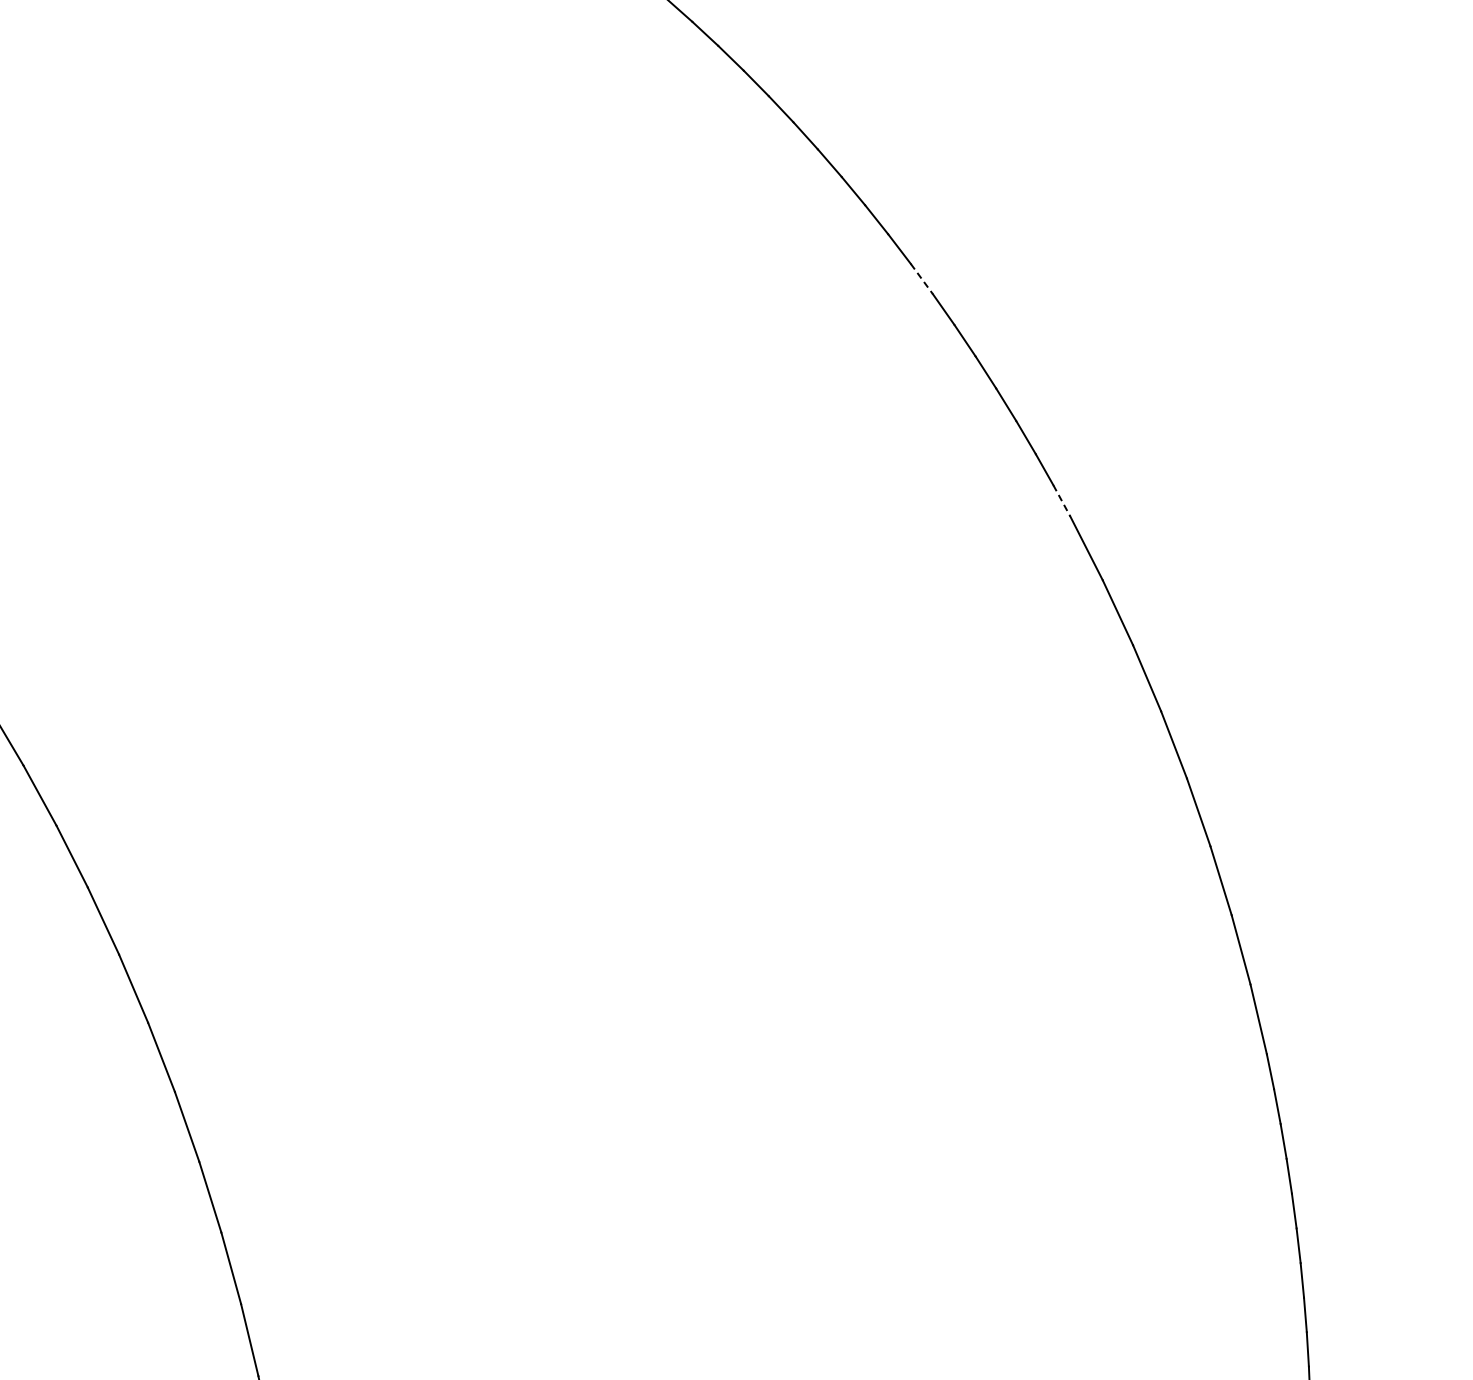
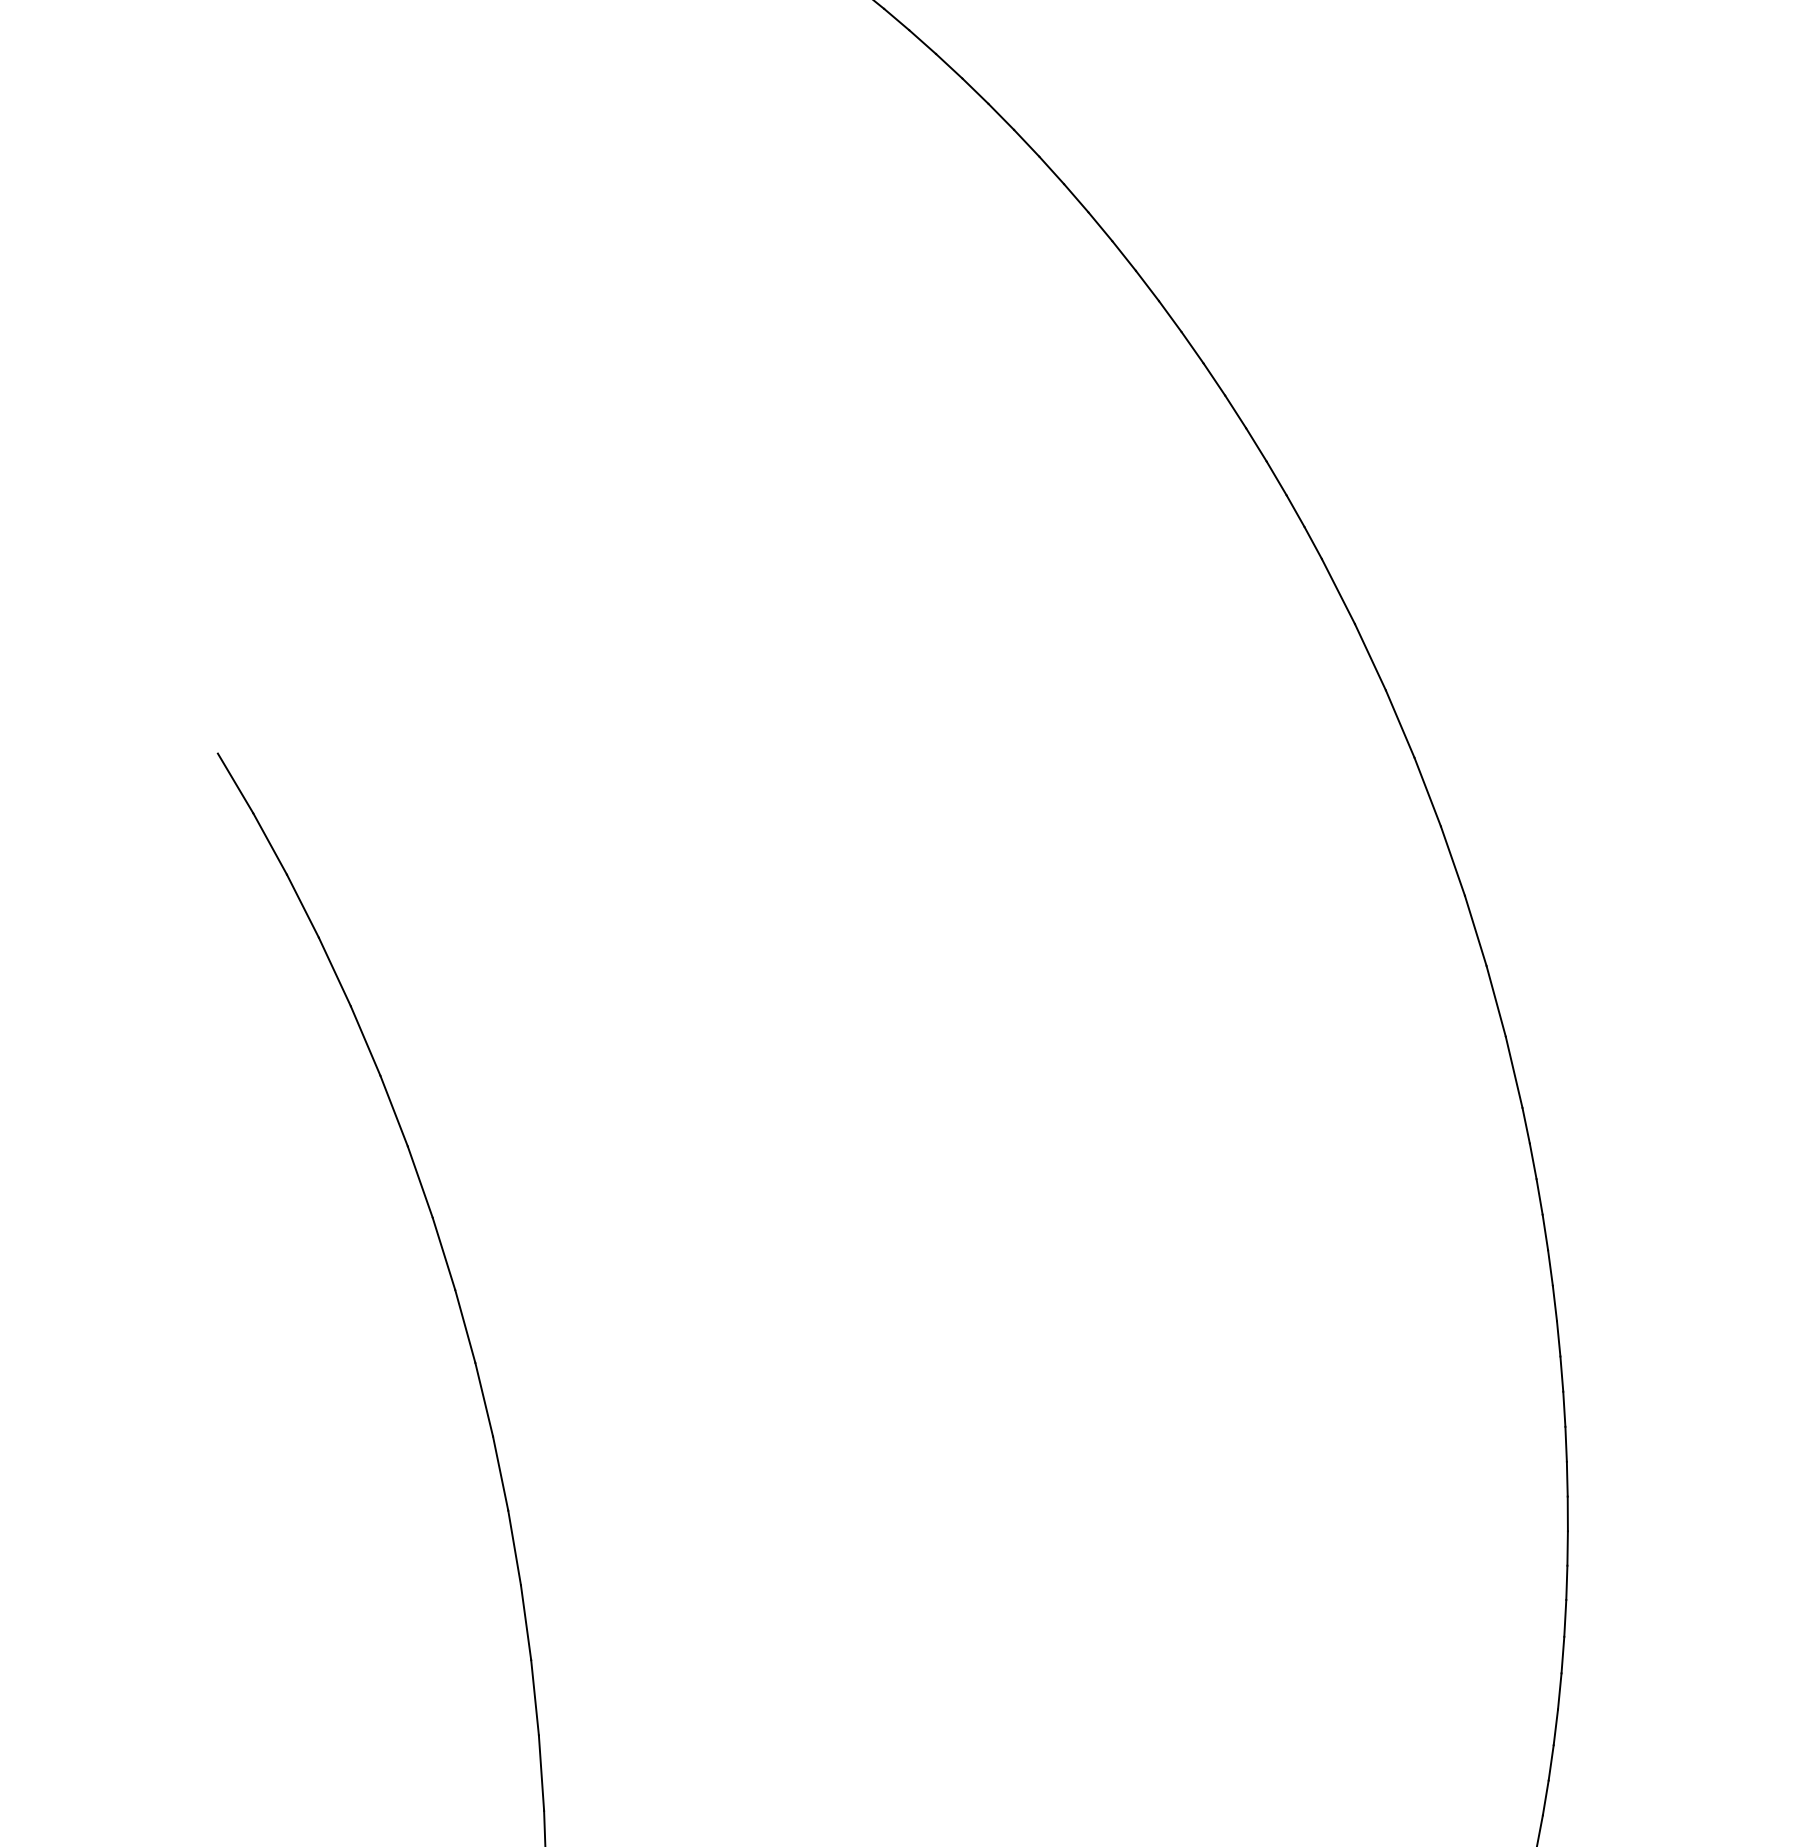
line: (922, 278) -> (1170, 316), dashed -> solid
line: (1062, 501) -> (1313, 543), dashed -> solid

